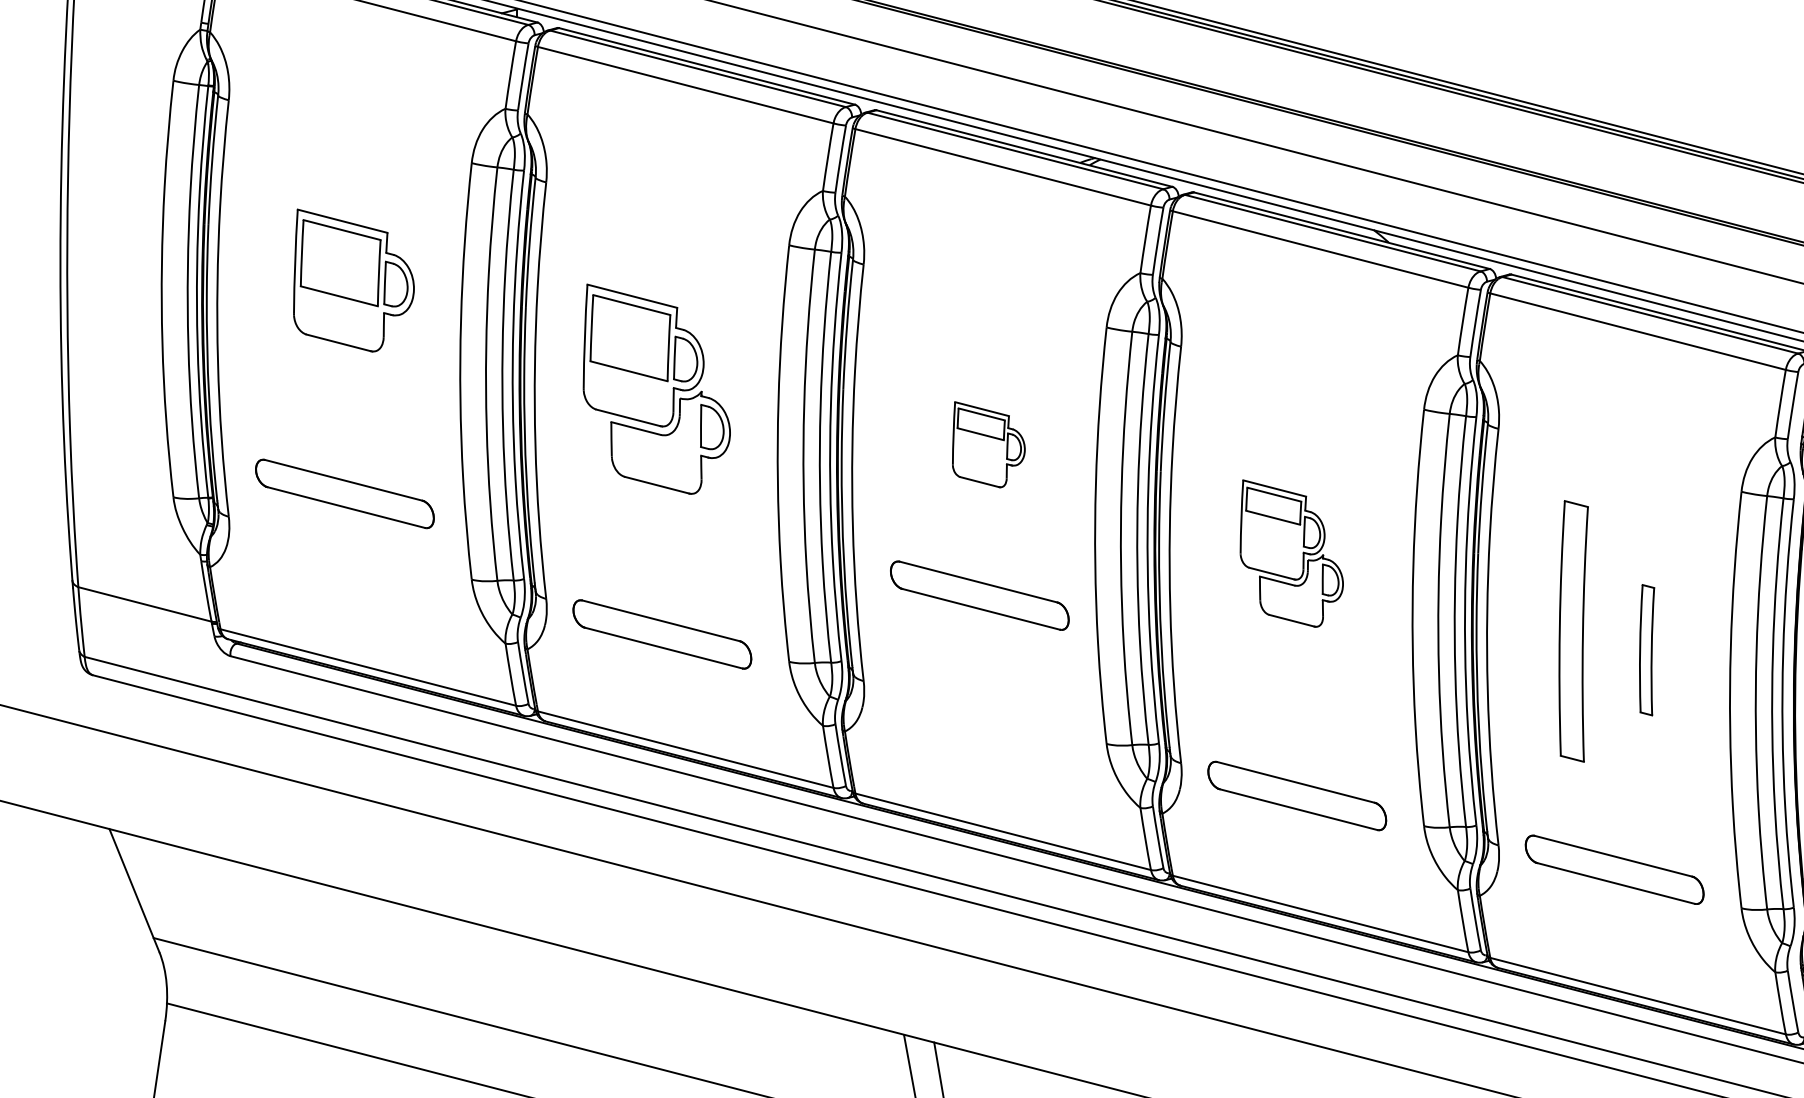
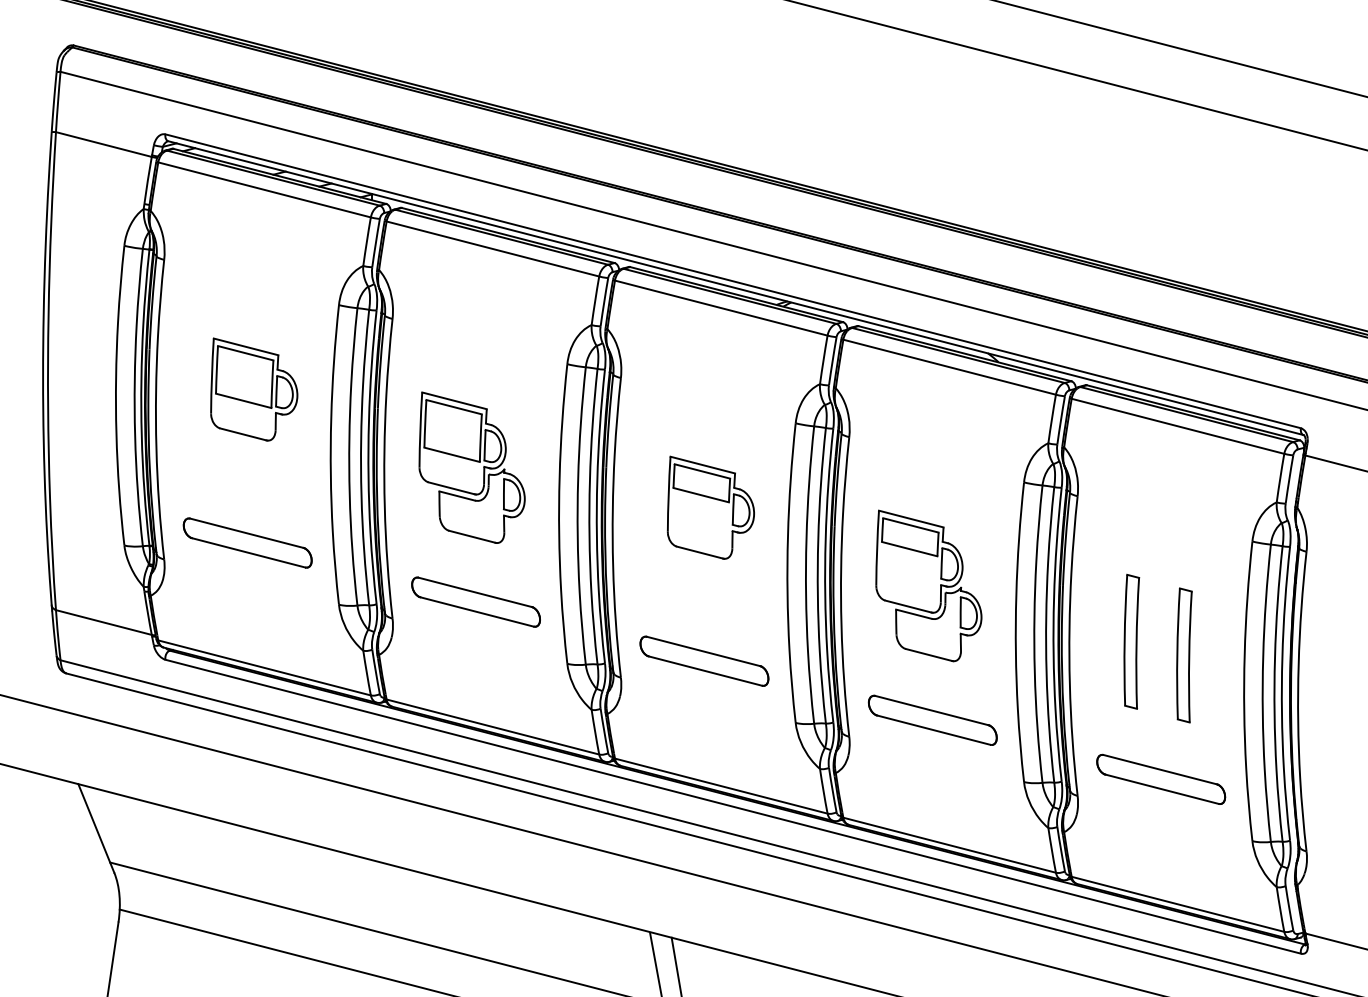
part: (988, 444) -> (710, 507), size x1.67
part: (1291, 552) -> (928, 585), size x1.43
part: (979, 594) -> (704, 660), moved
part: (1573, 630) -> (1131, 641), size x0.71
part: (661, 633) -> (475, 601), moved
part: (1647, 650) -> (1184, 655), size x1.43
part: (1296, 794) -> (932, 719), moved
part: (1615, 868) -> (1161, 778), moved

